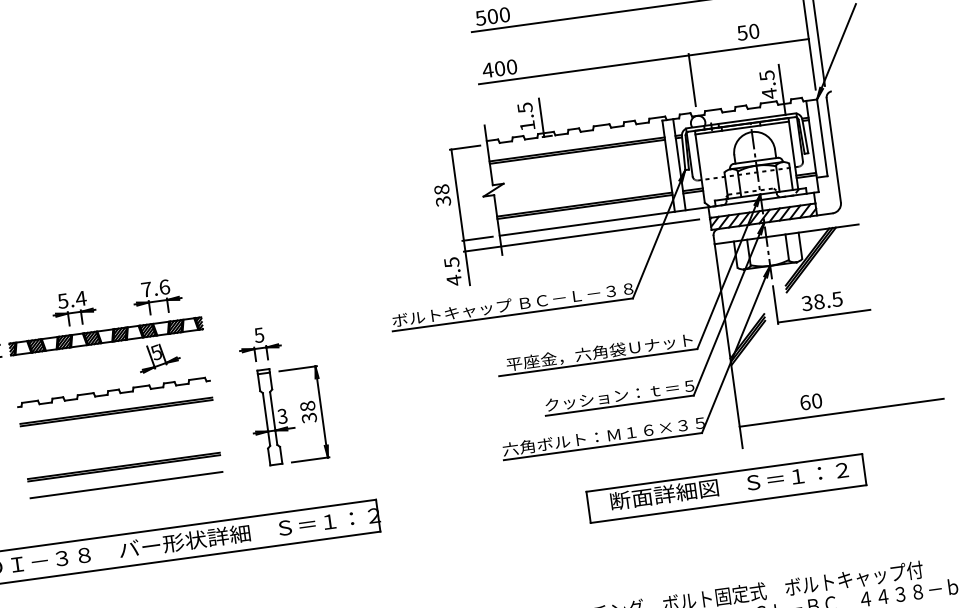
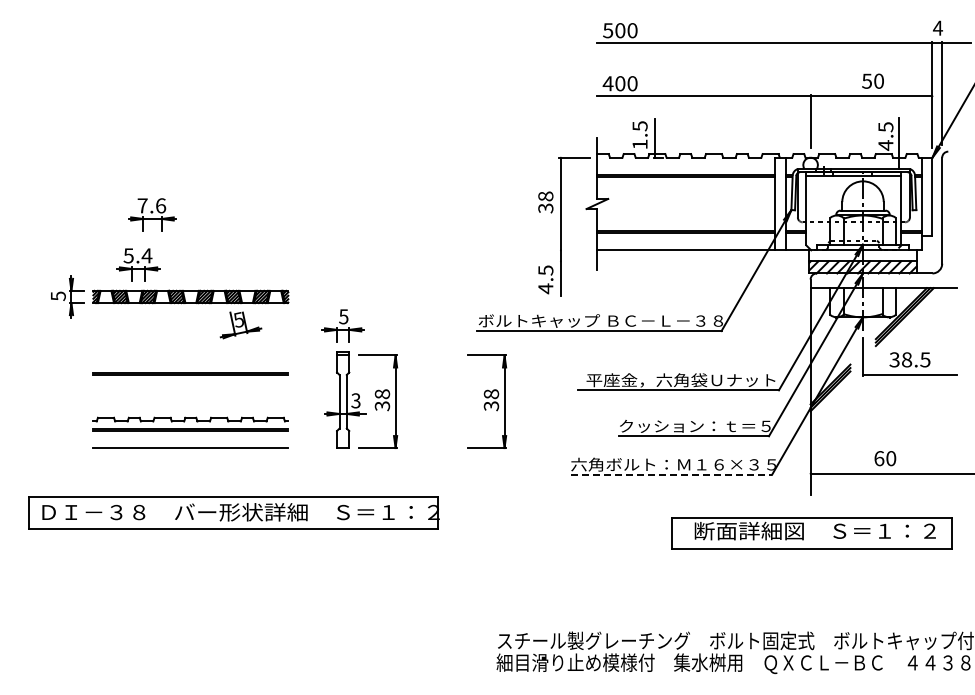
line: (581, 235) -> (678, 261), removed
line: (477, 238) -> (574, 250), removed
part: (157, 296) -> (152, 214), moved
part: (73, 308) -> (138, 264), moved
part: (113, 392) -> (190, 419), moved
part: (412, 399) -> (487, 401), added
line: (602, 446) -> (671, 474), solid -> dashed
part: (726, 488) -> (811, 533), moved

